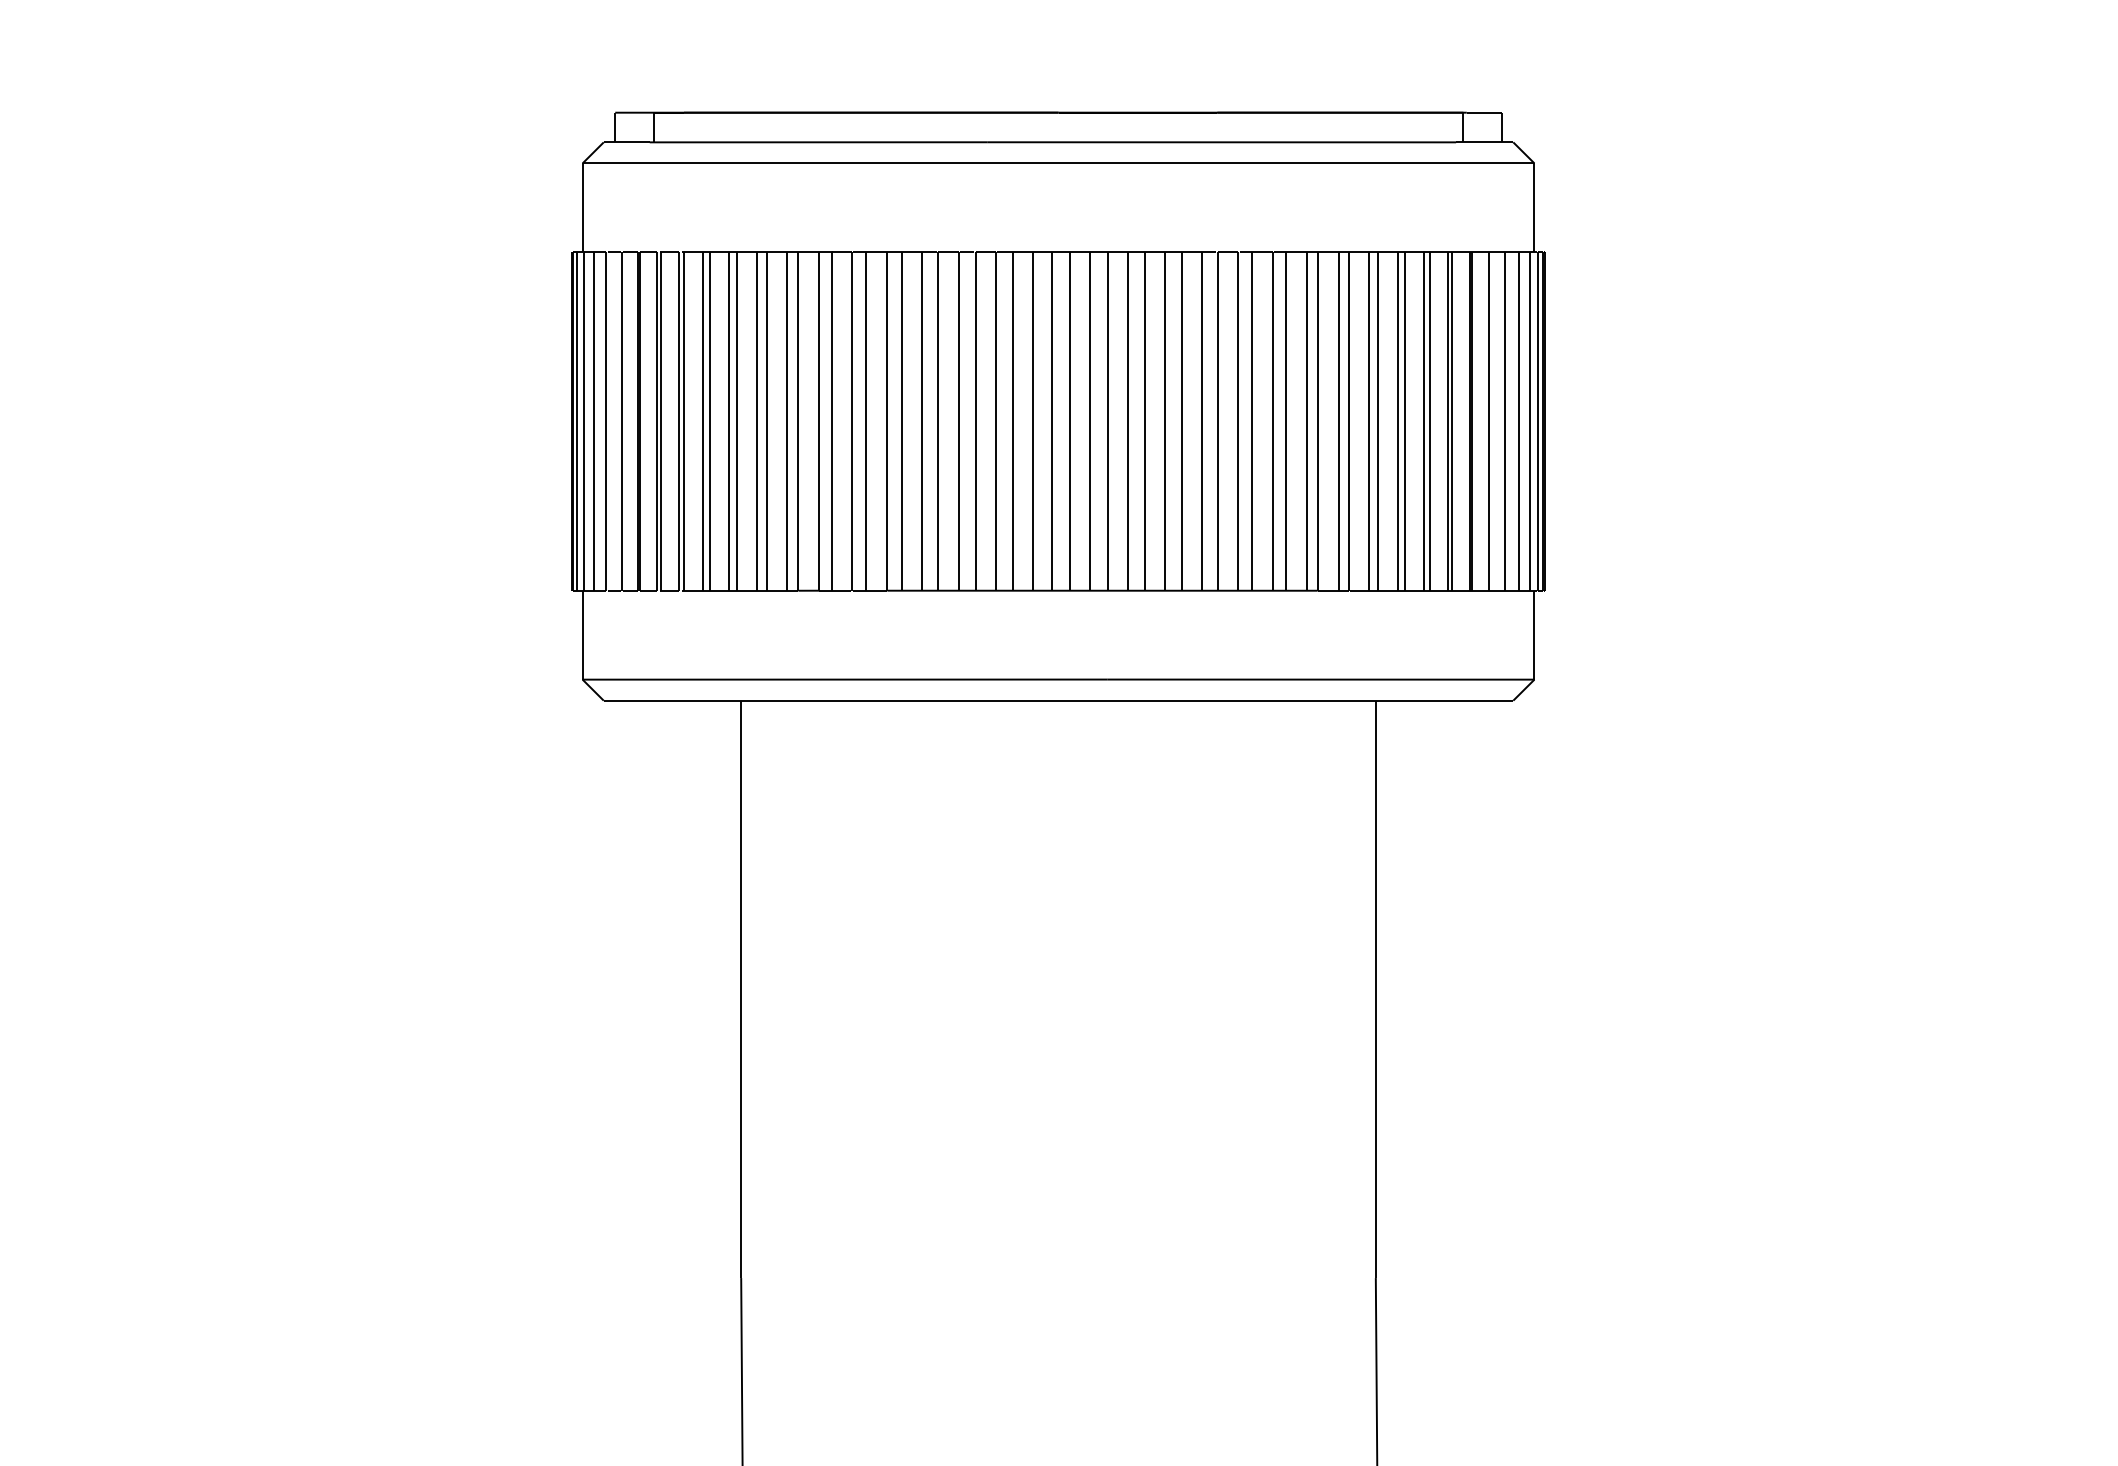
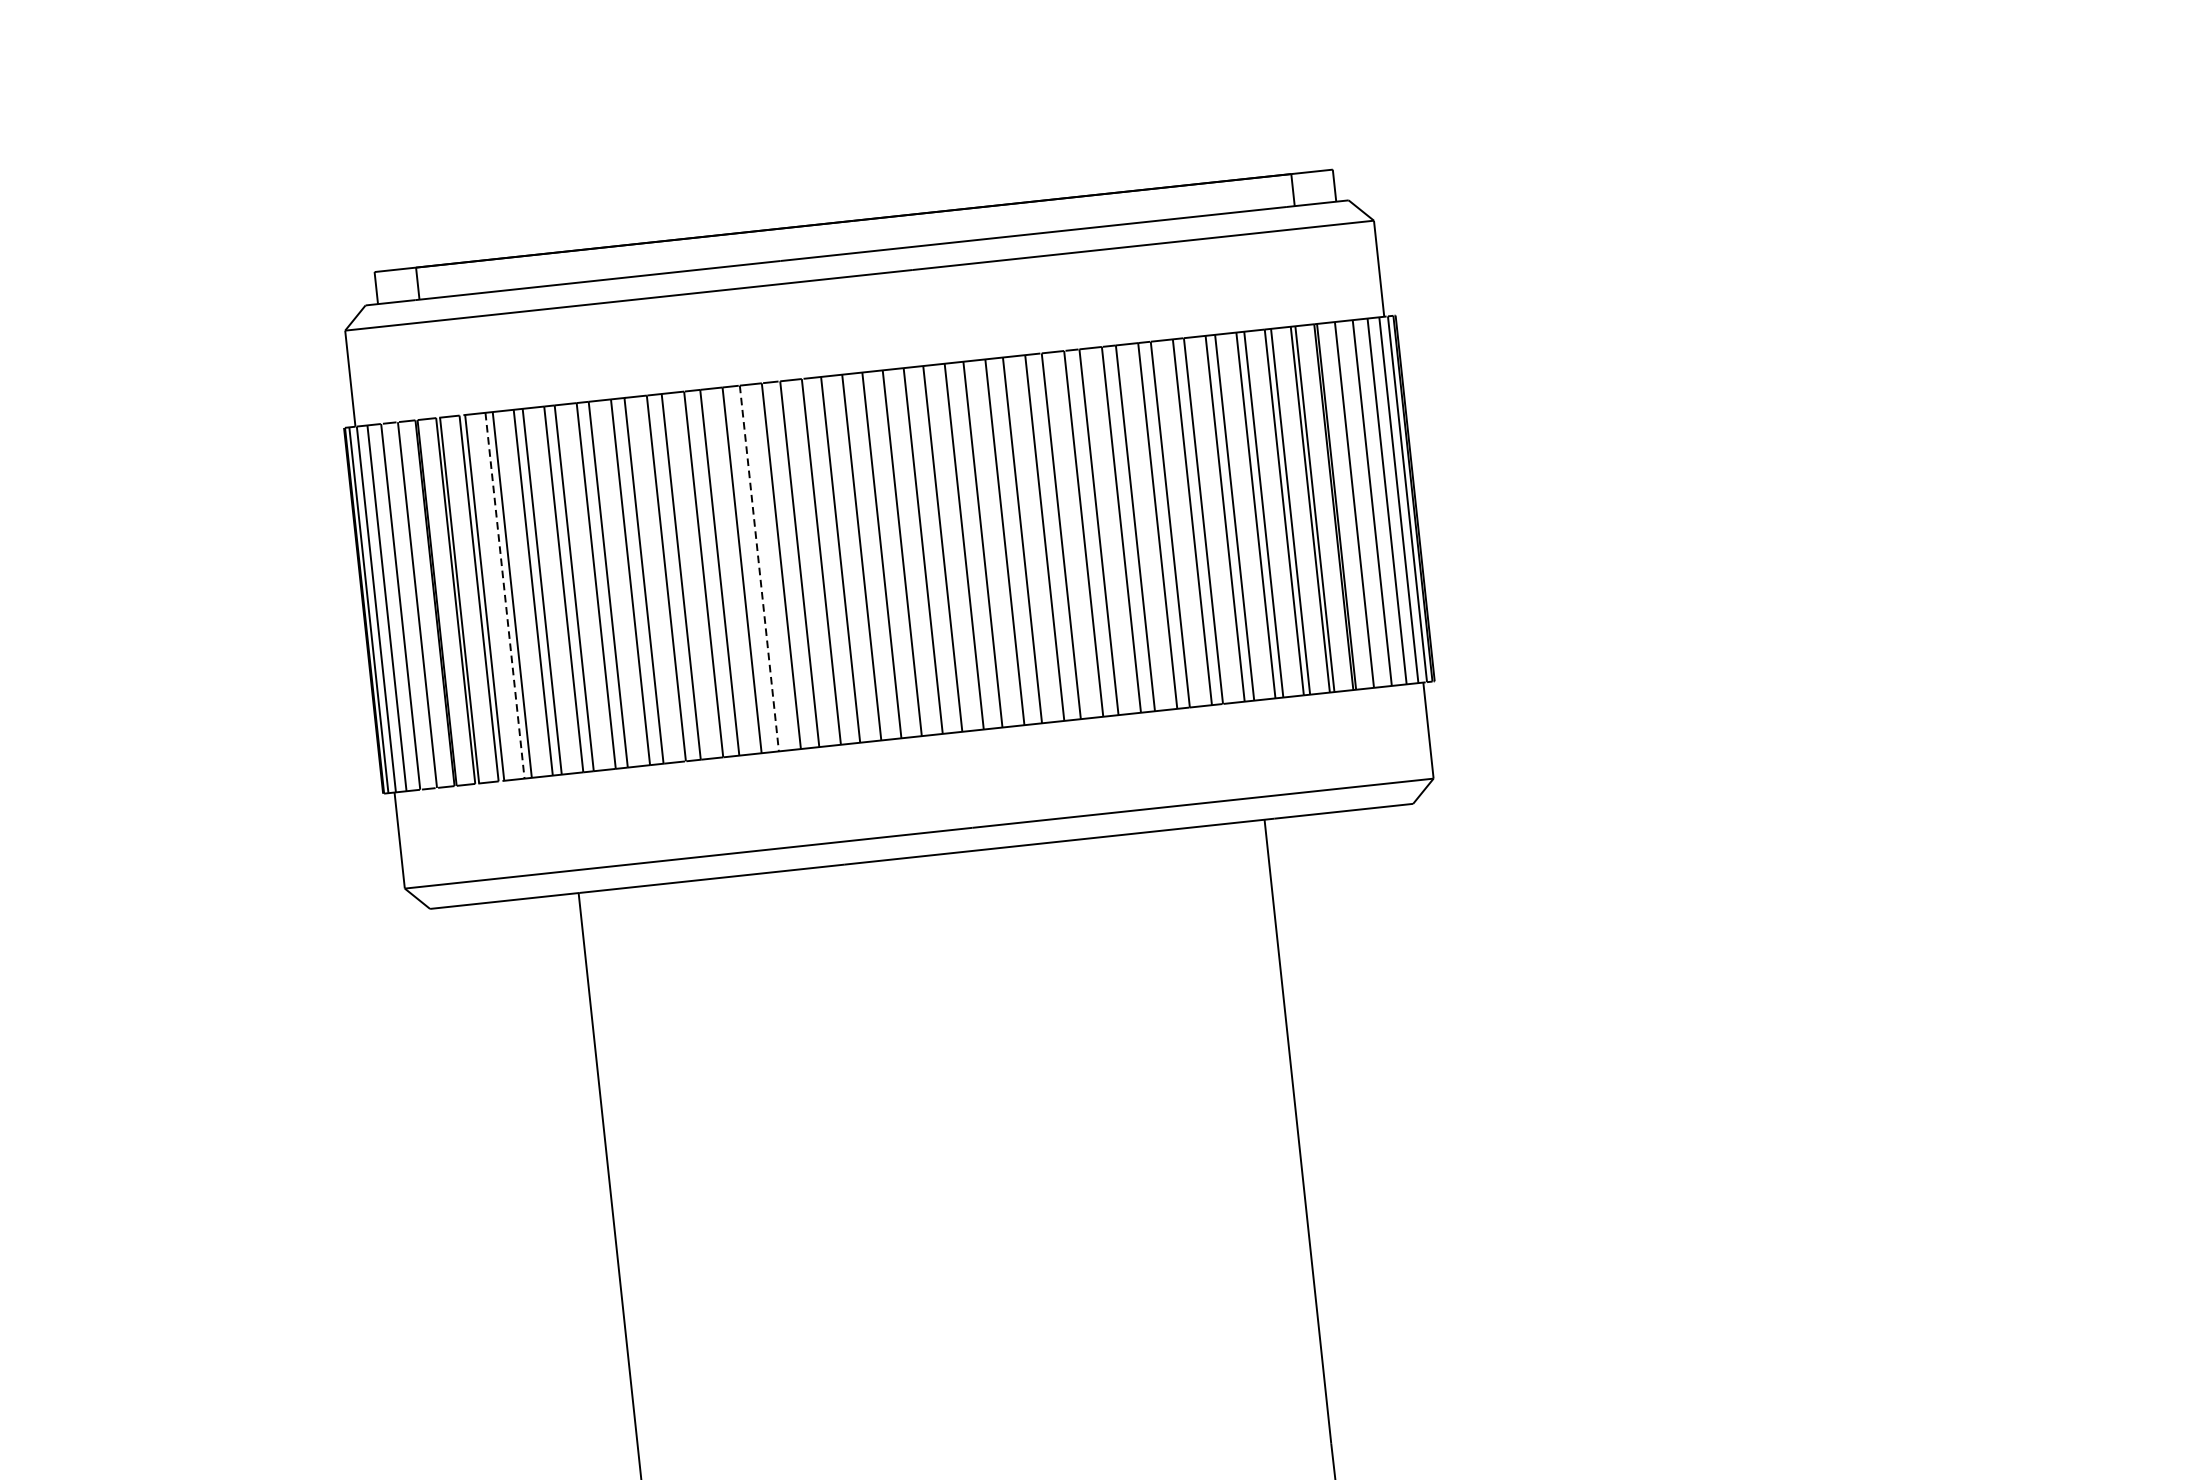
line: (702, 422) -> (504, 596), solid -> dashed
line: (938, 422) -> (759, 569), solid -> dashed

